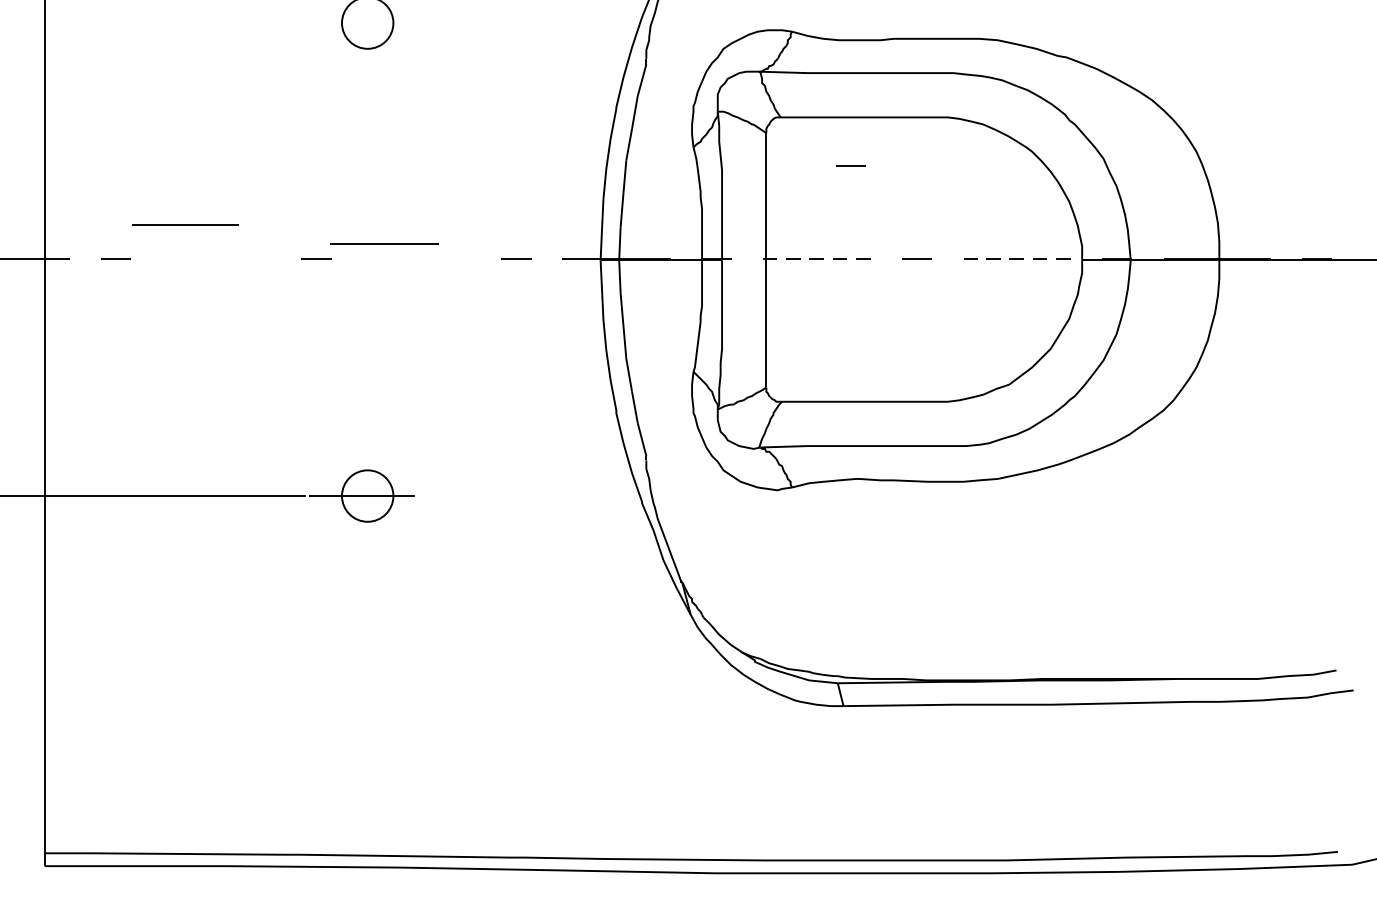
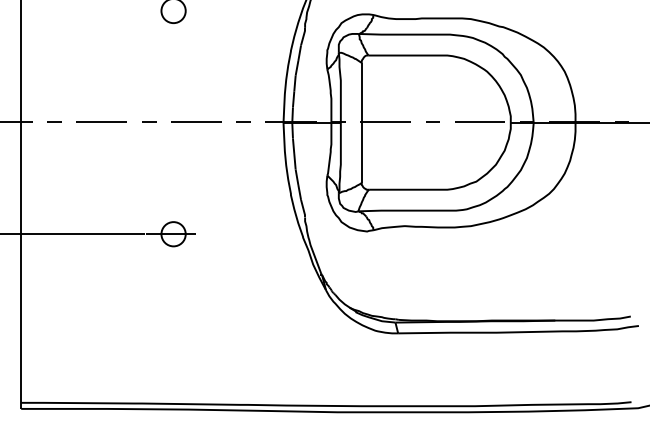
line: (850, 163) -> (401, 77), removed
line: (185, 223) -> (101, 121), moved
line: (384, 242) -> (196, 121), moved
line: (816, 259) -> (385, 122), dashed -> solid
line: (1015, 259) -> (479, 122), dashed -> solid

